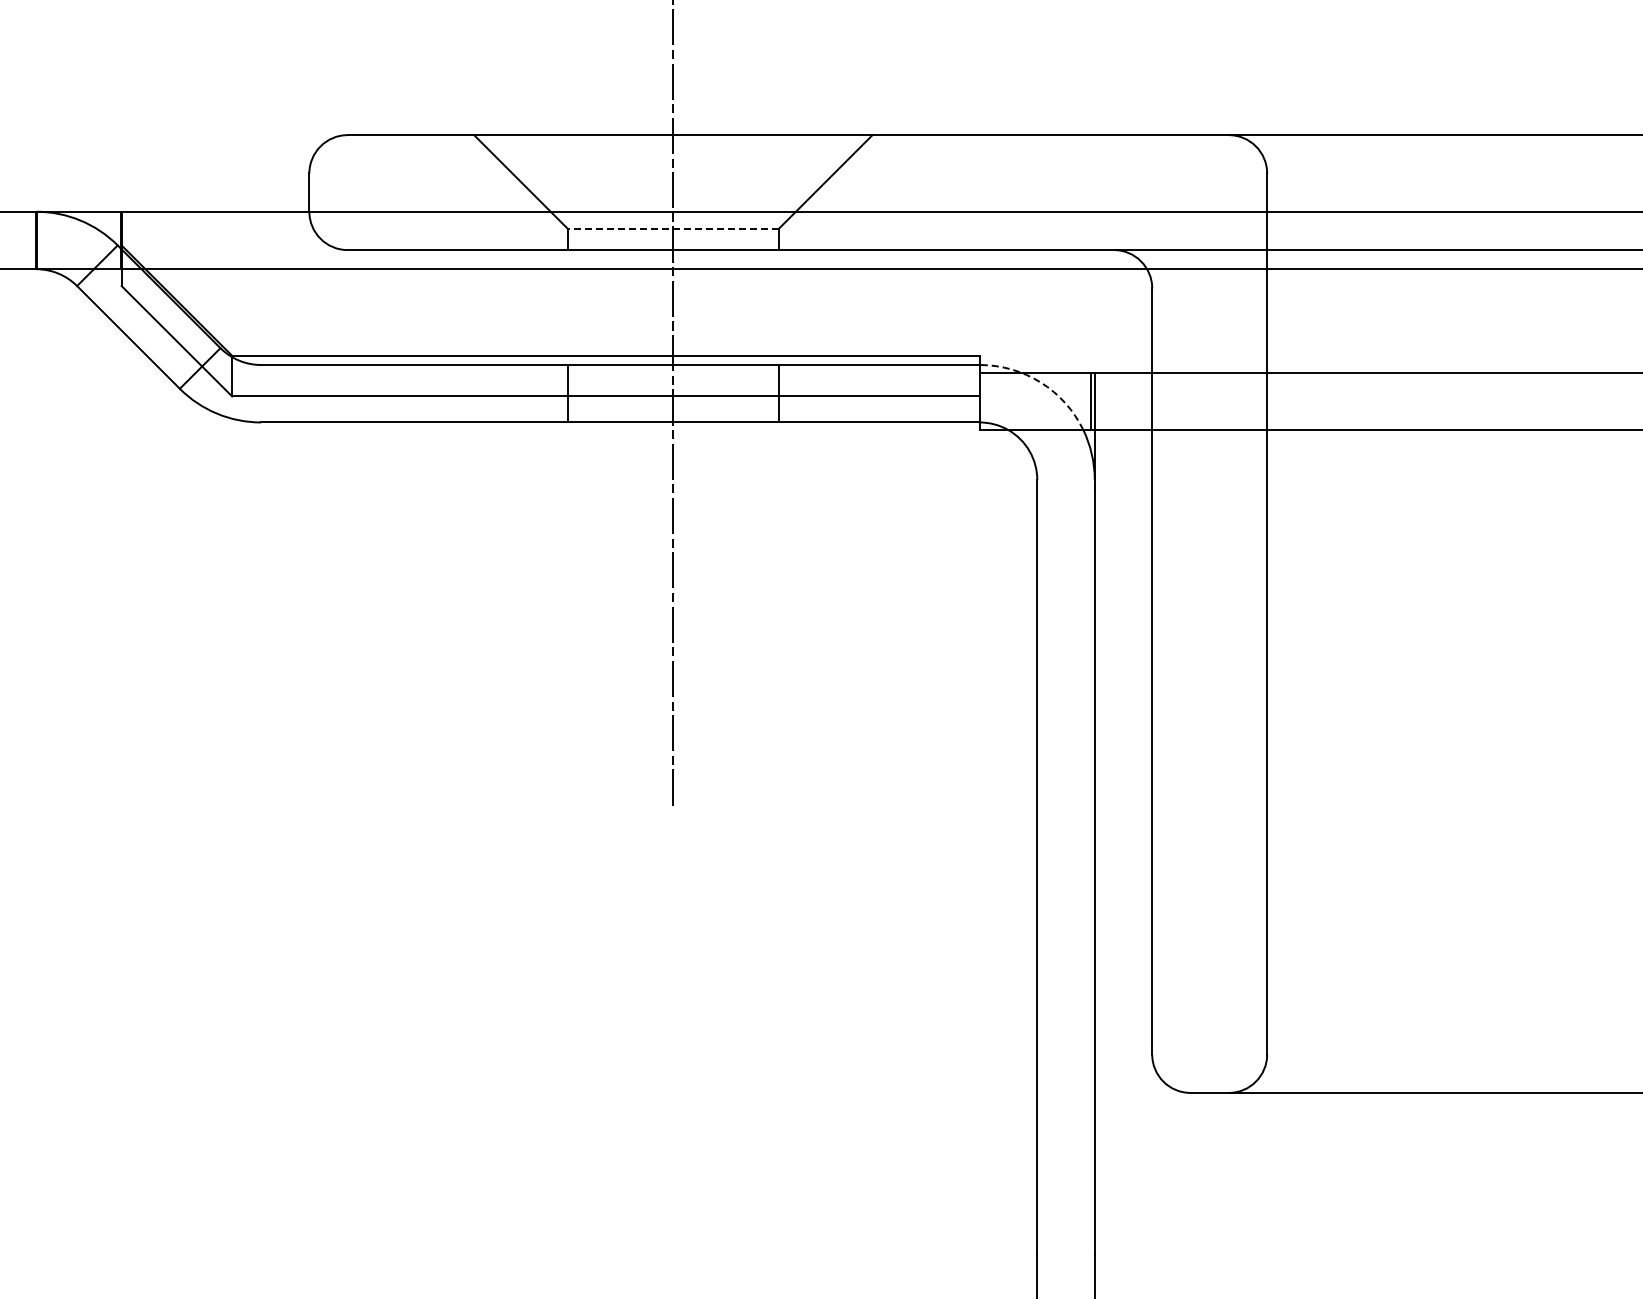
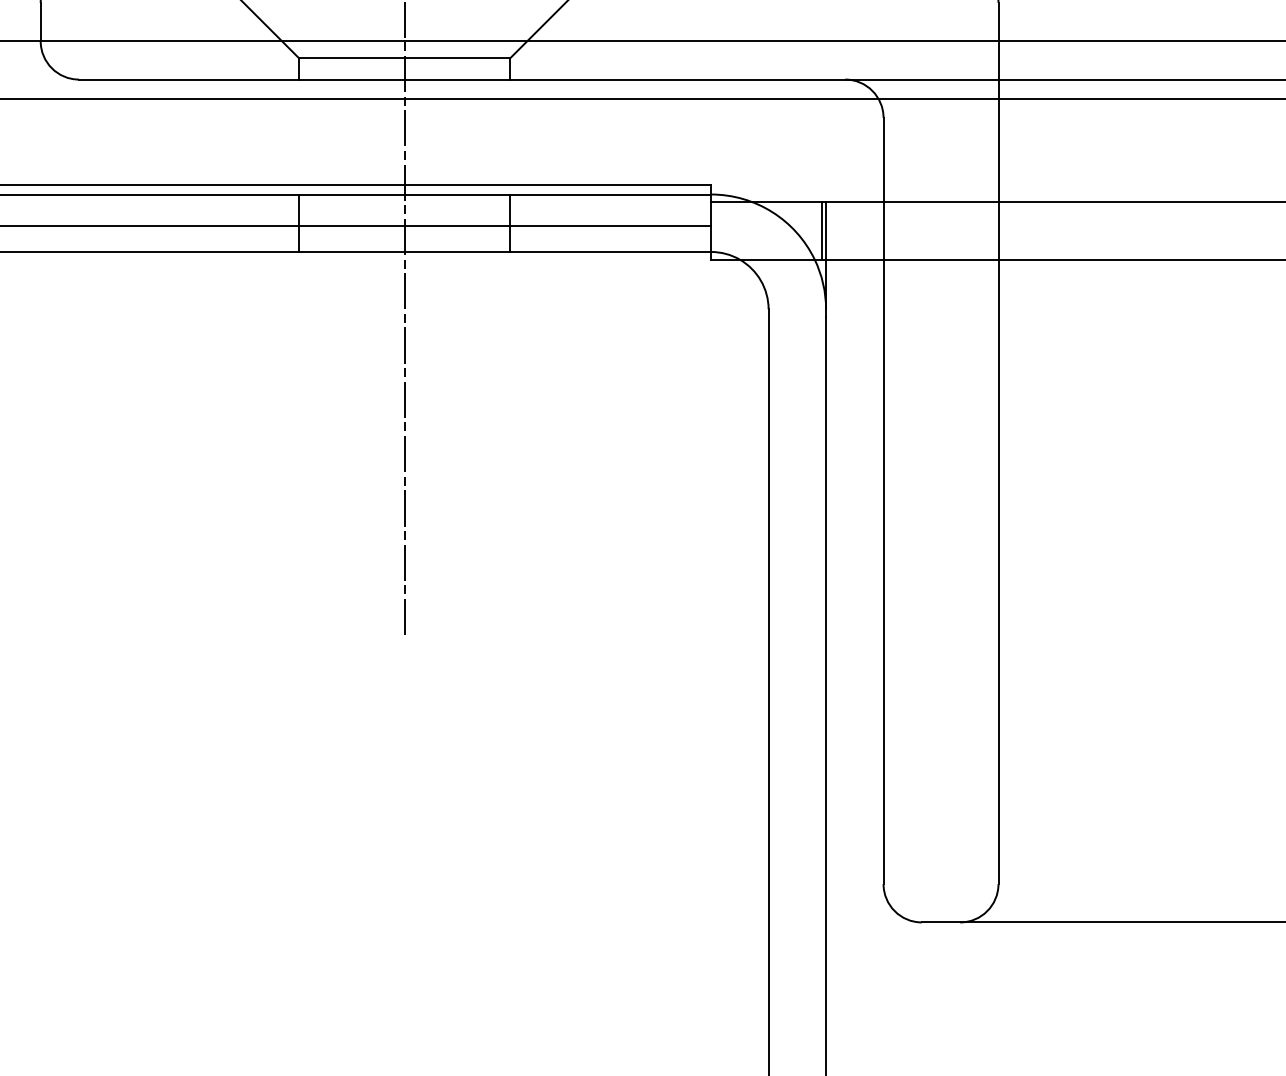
line: (672, 229) -> (403, 59), dashed -> solid
arc: (1041, 382) -> (772, 212), dashed -> solid

